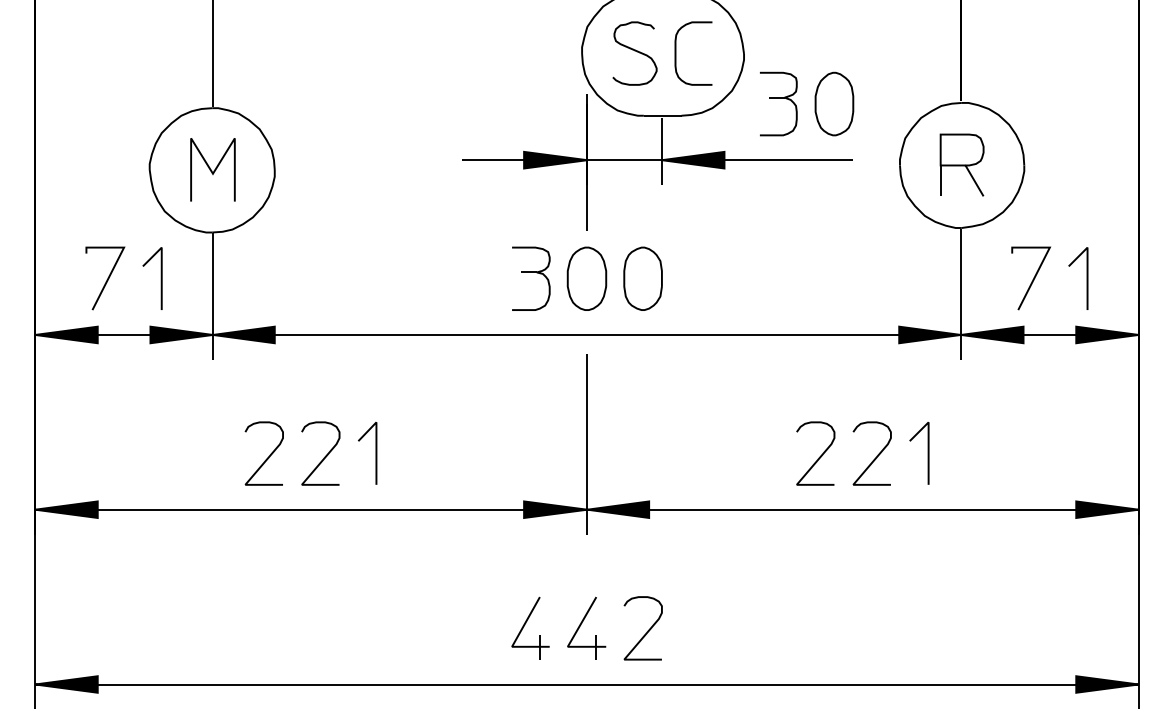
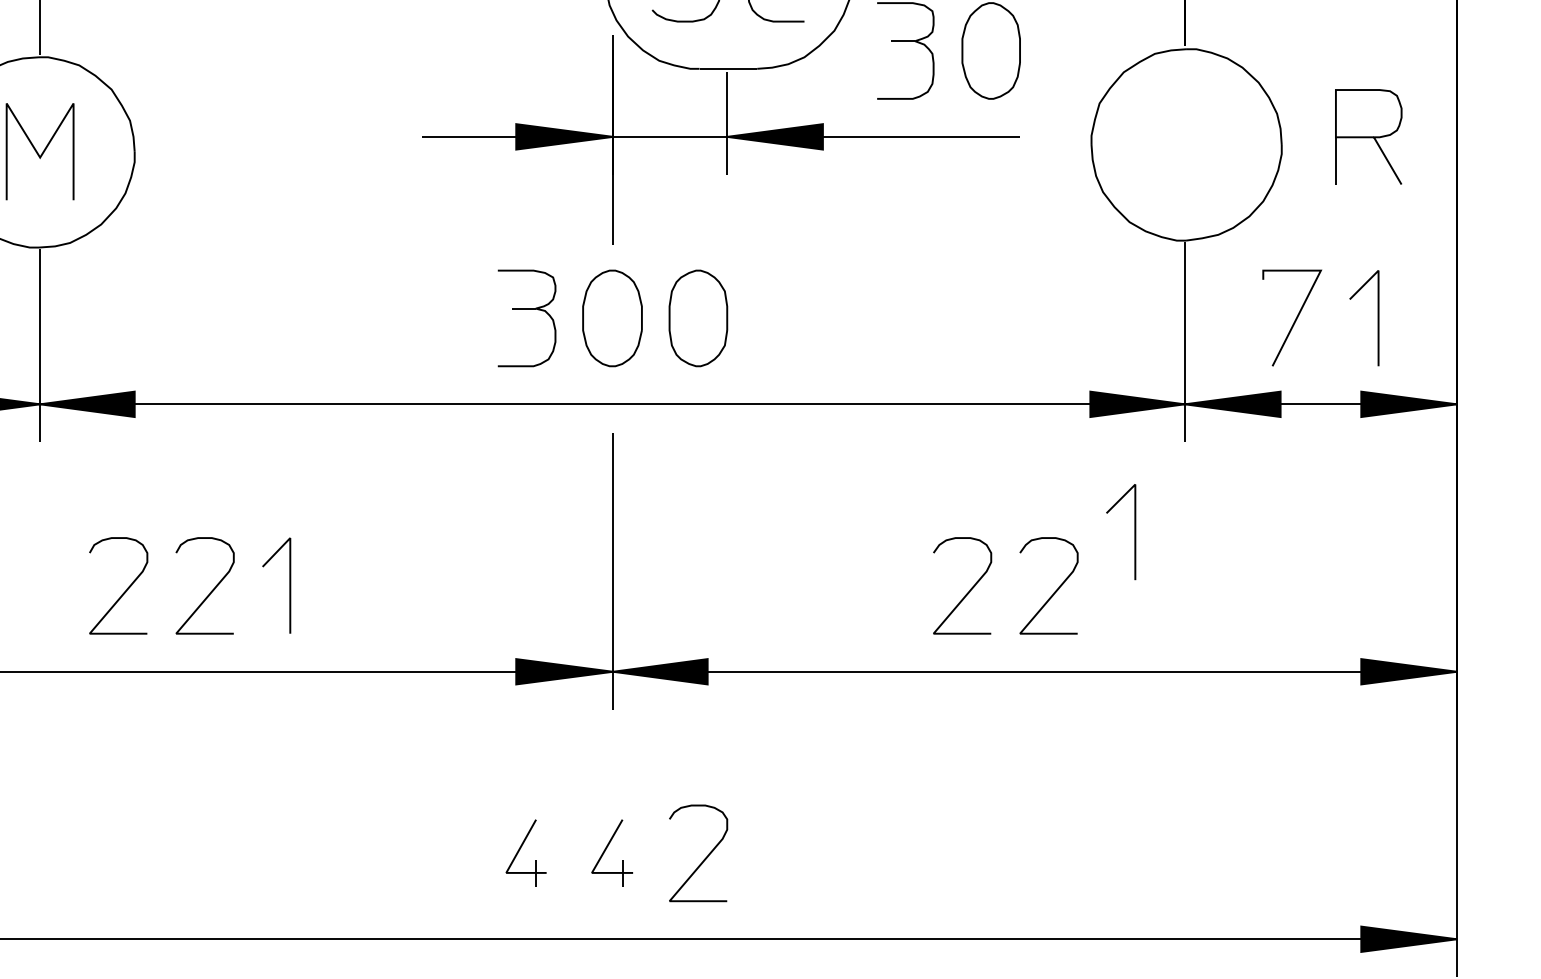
part: (961, 164) -> (1367, 135), moved
line: (927, 453) -> (1133, 532), moved
part: (530, 627) -> (526, 852), size x0.7
part: (586, 627) -> (611, 852), size x0.7

